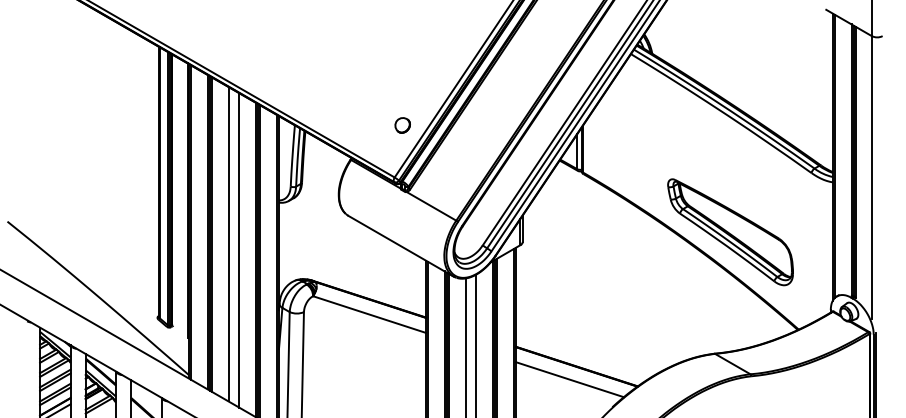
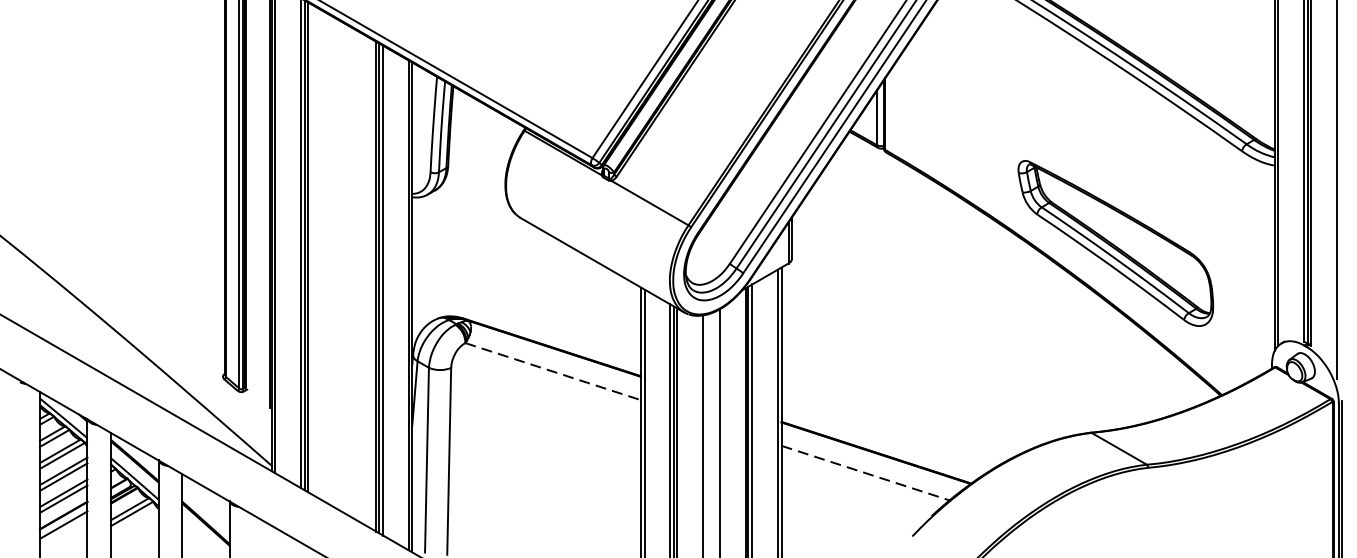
part: (402, 125) -> (604, 77), removed
line: (228, 243) -> (333, 260), removed
line: (239, 250) -> (350, 271), removed
line: (369, 314) -> (553, 371), solid -> dashed
line: (569, 379) -> (864, 472), solid -> dashed

